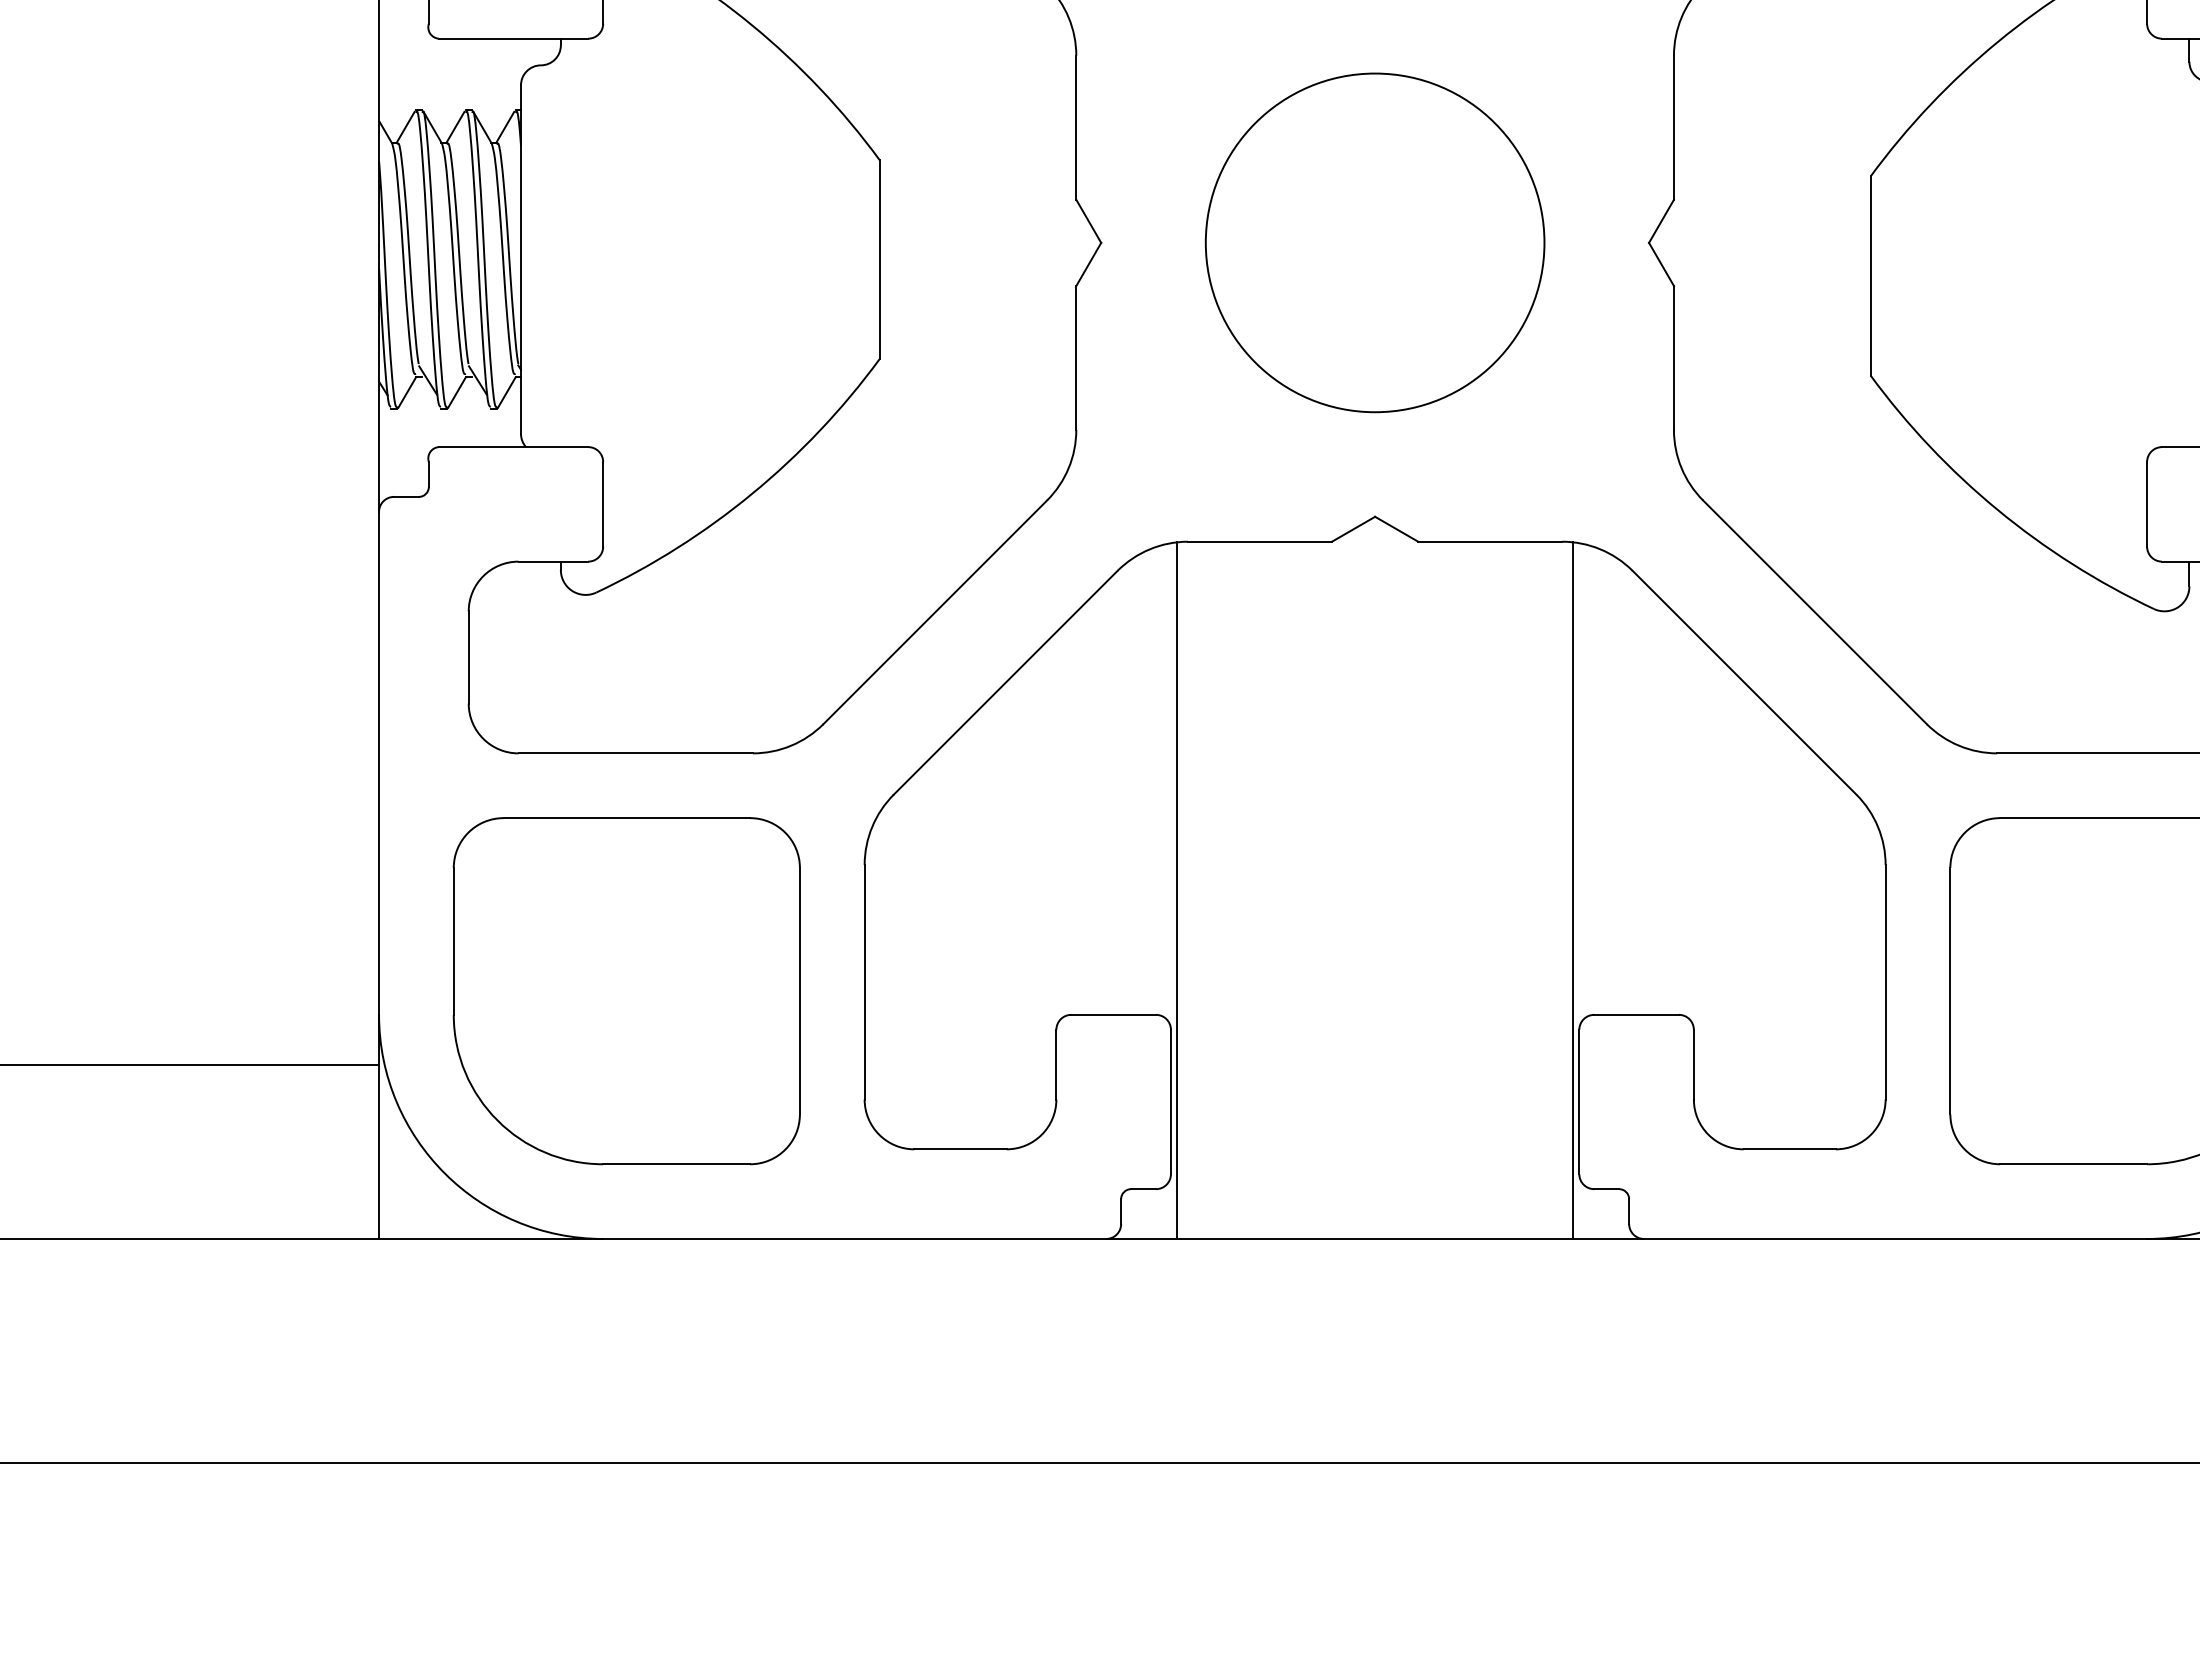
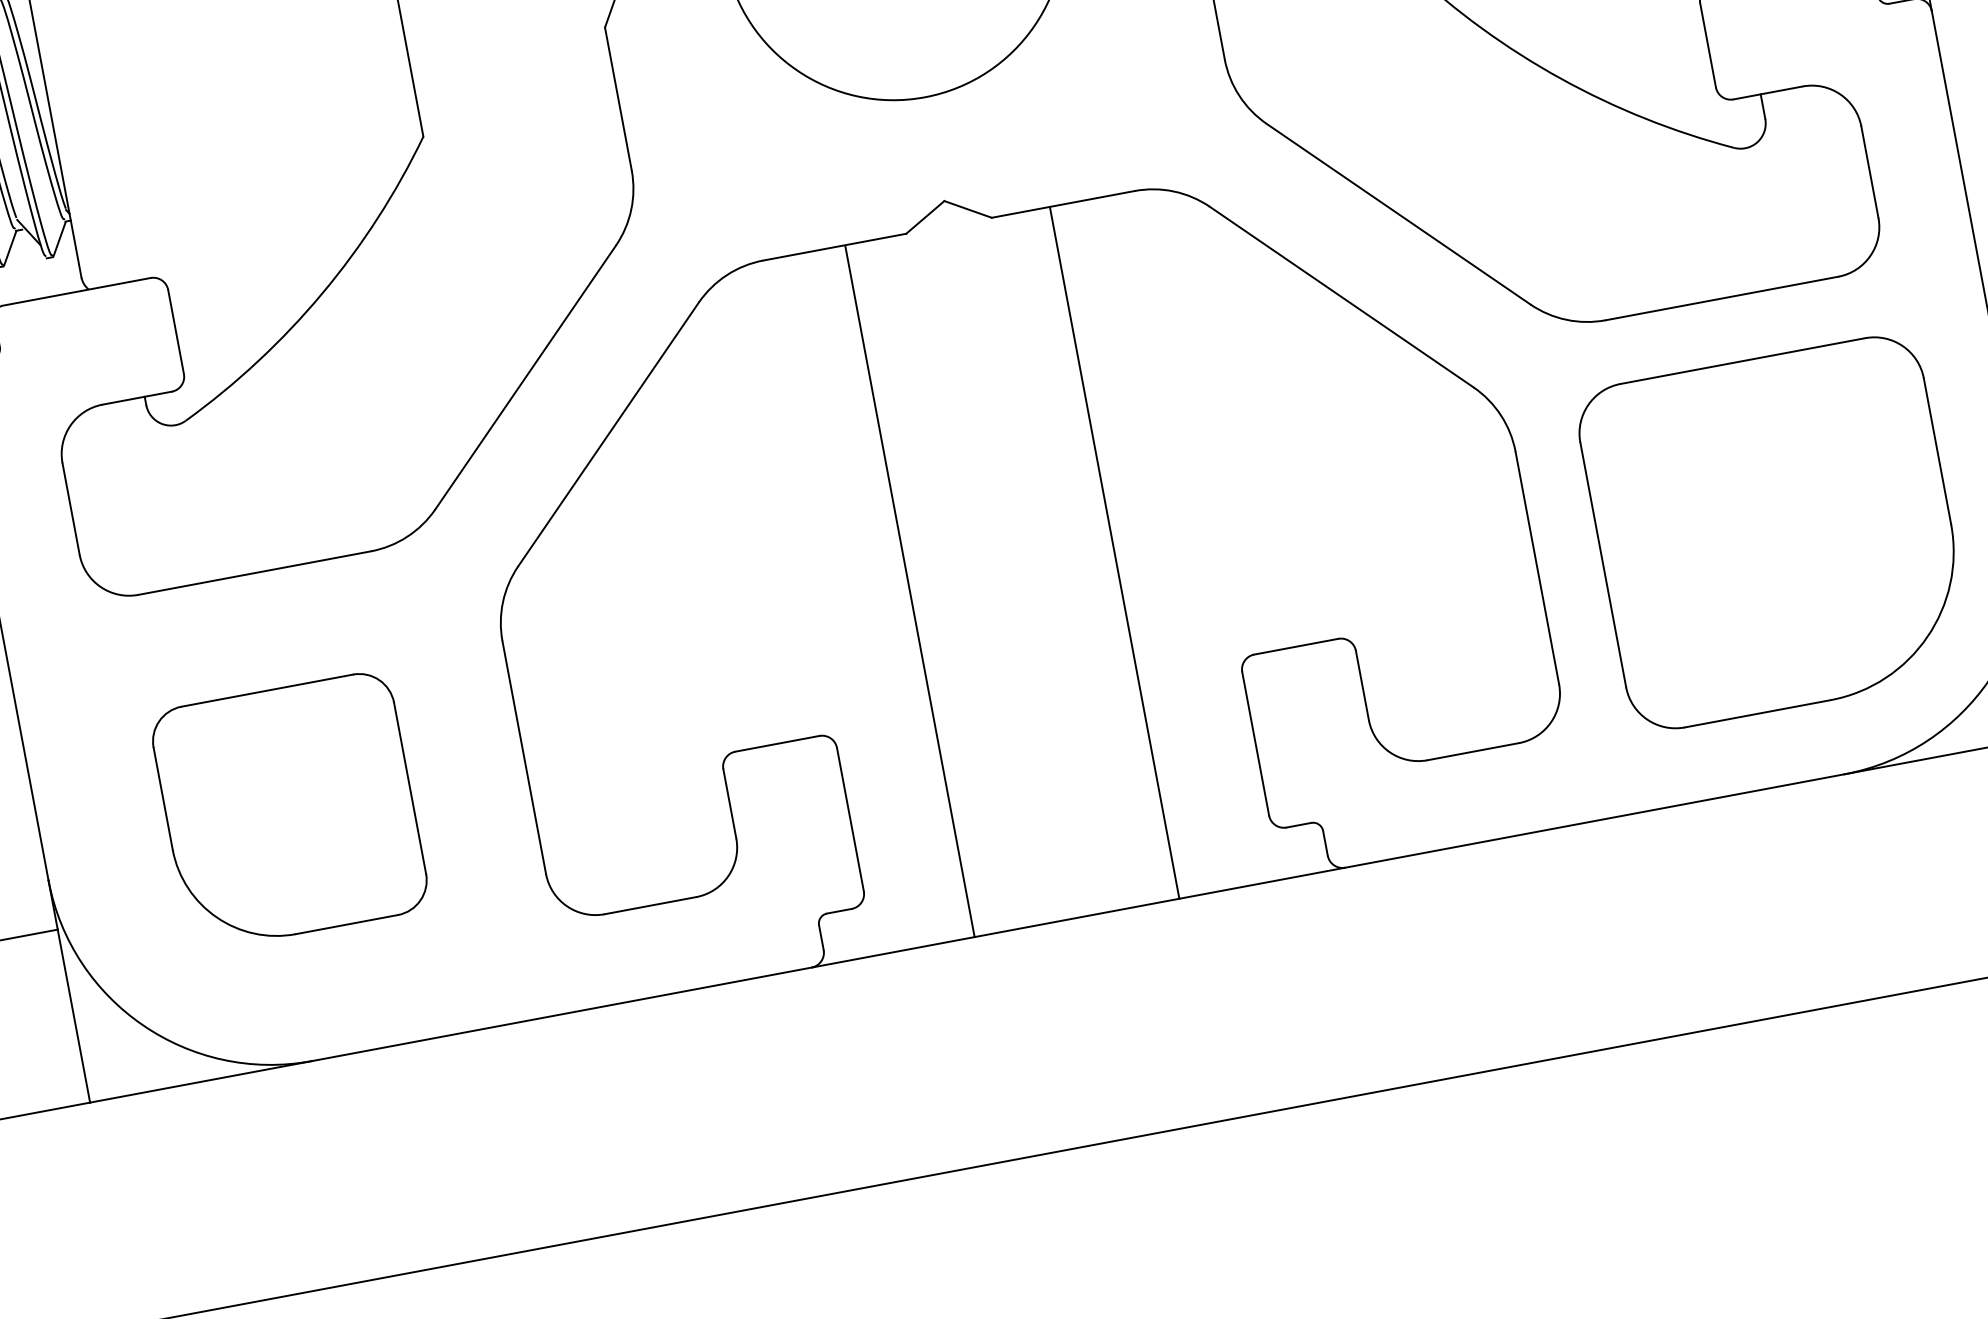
line: (1177, 890) -> (909, 591), moved
line: (1572, 890) -> (1114, 553), moved
part: (626, 991) -> (289, 811), size x0.7

